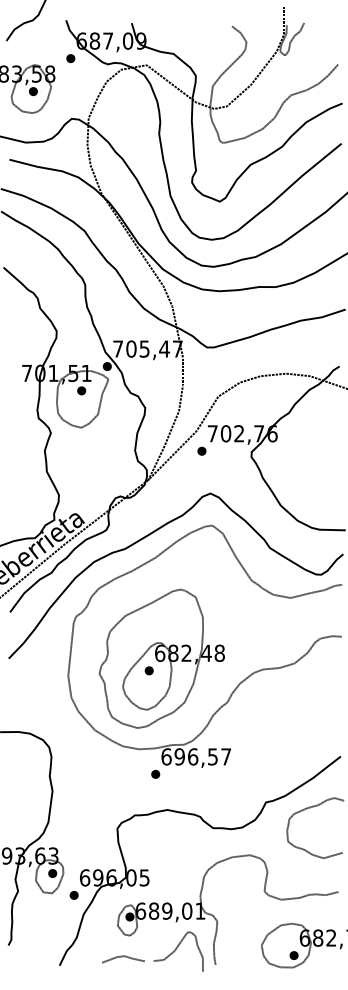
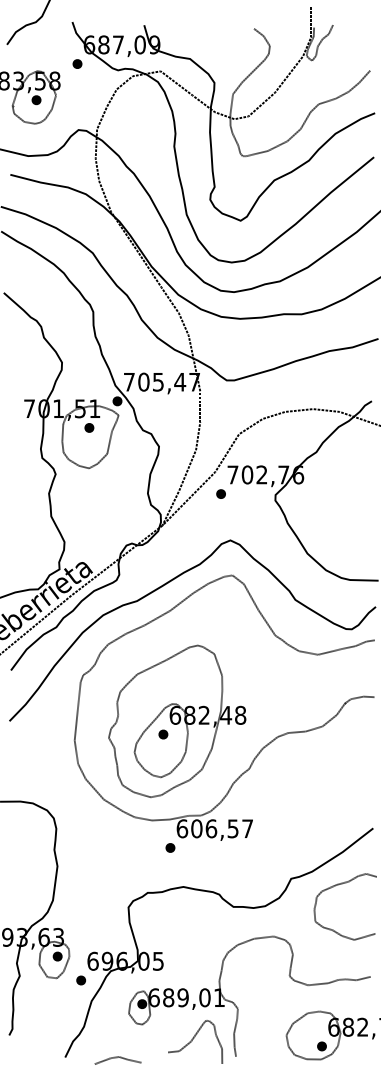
text: (179, 756) -> (196, 828), 696,57 -> 606,57
line: (122, 957) -> (117, 1058), moved

